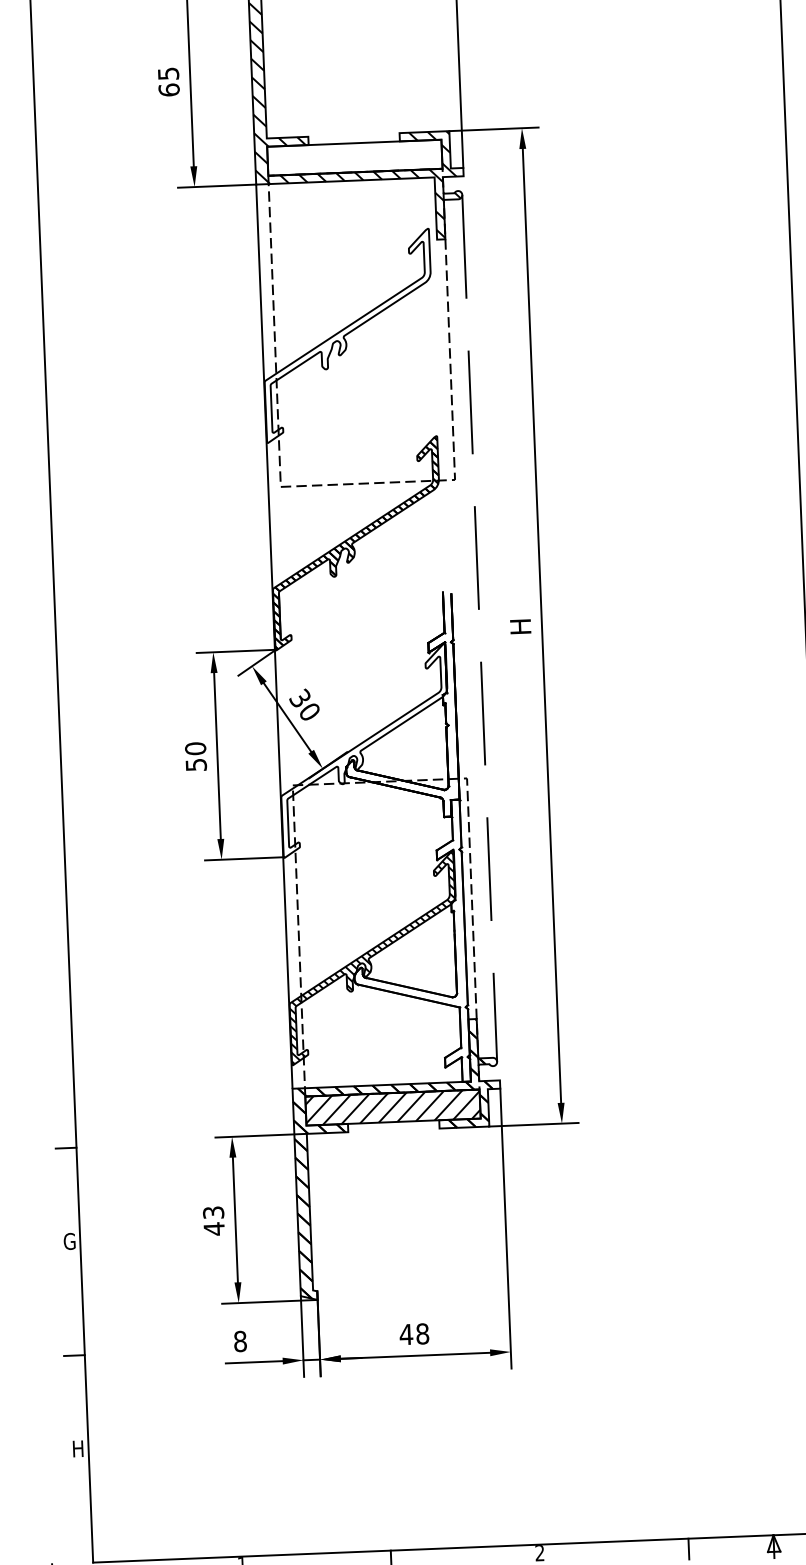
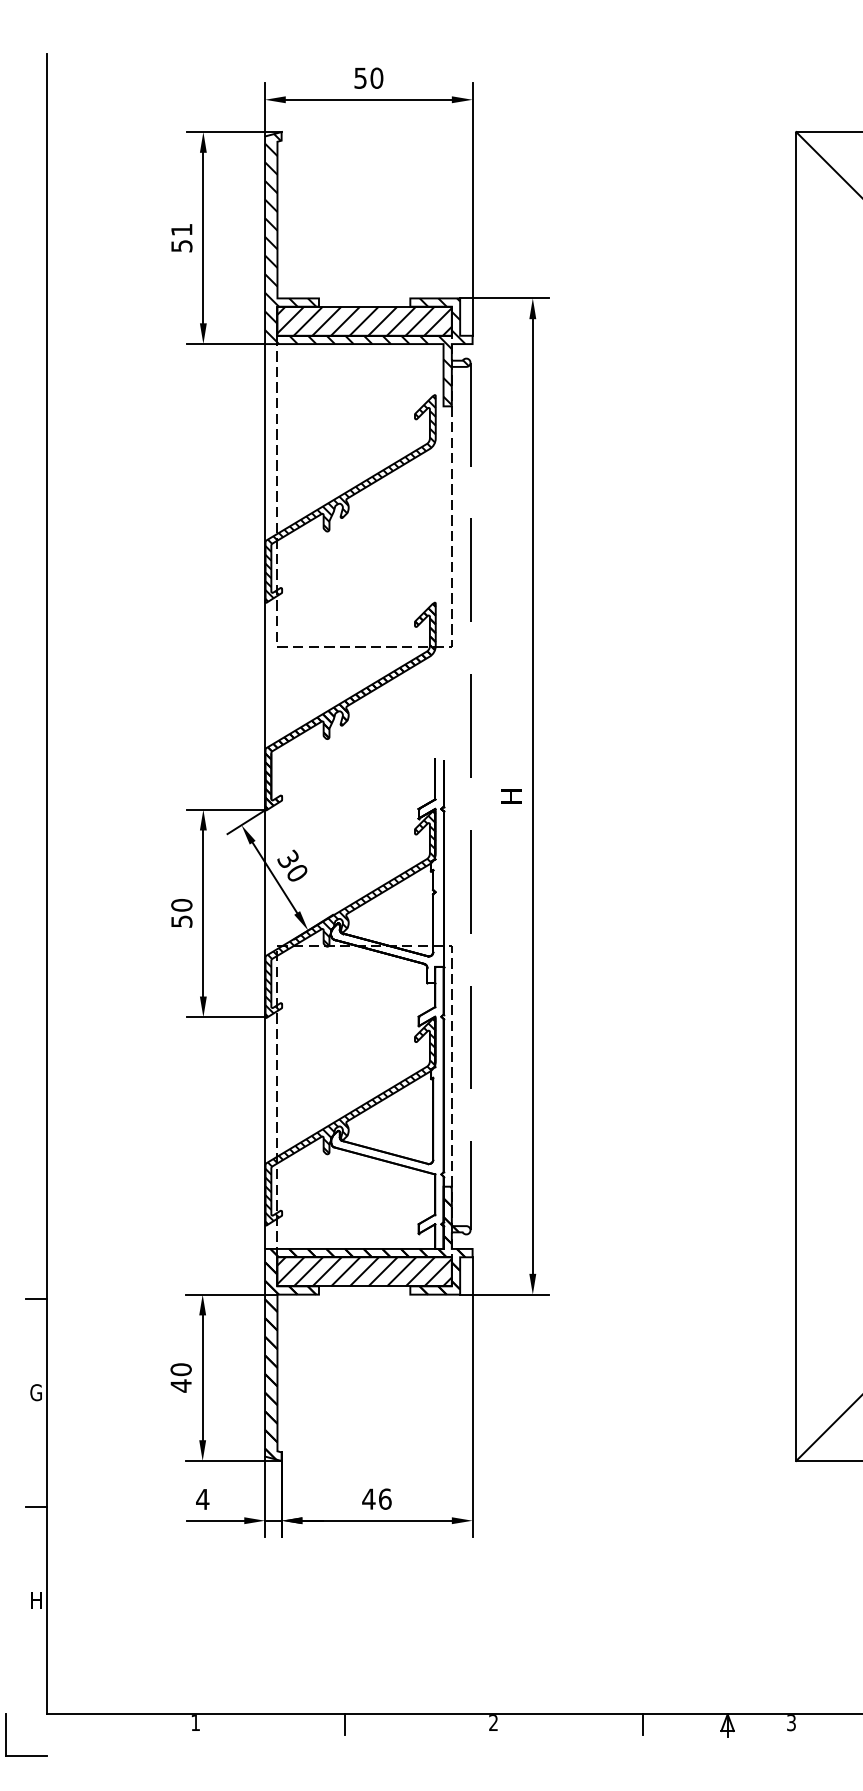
text: (168, 82) -> (181, 238), 65 -> 51
hatch: (354, 157) -> (364, 320), added
hatch: (347, 335) -> (350, 498), added
hatch: (364, 750) -> (350, 913), added
text: (212, 1212) -> (180, 1369), 43 -> 40
text: (421, 1333) -> (384, 1498), 48 -> 46
text: (240, 1341) -> (202, 1499), 8 -> 4

